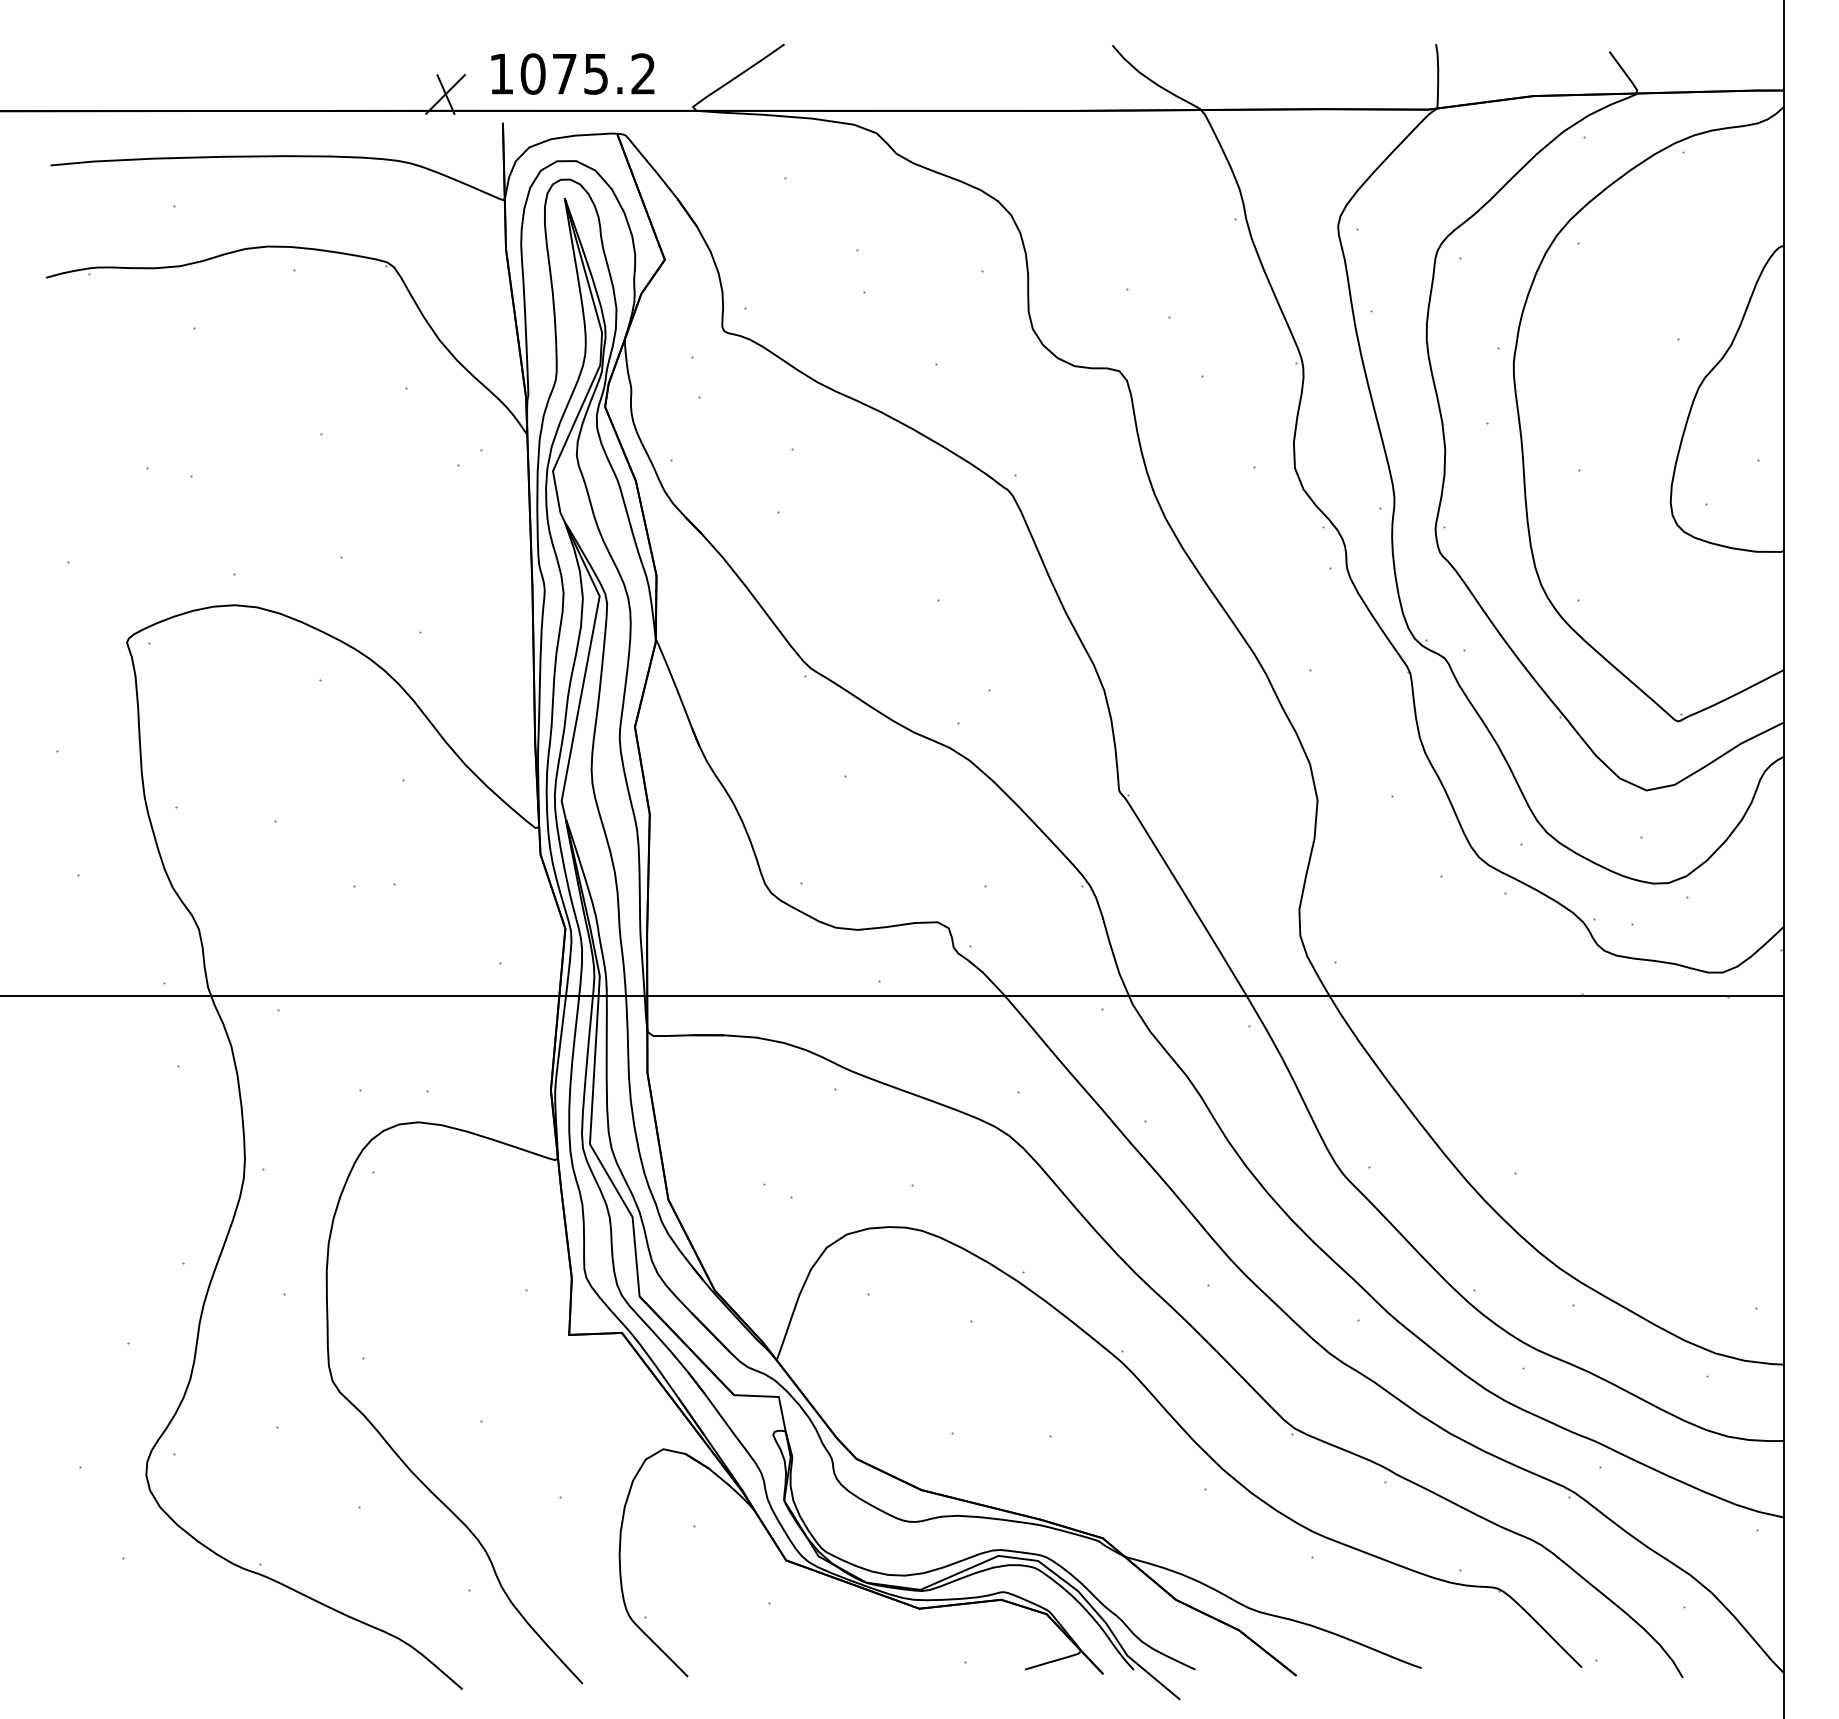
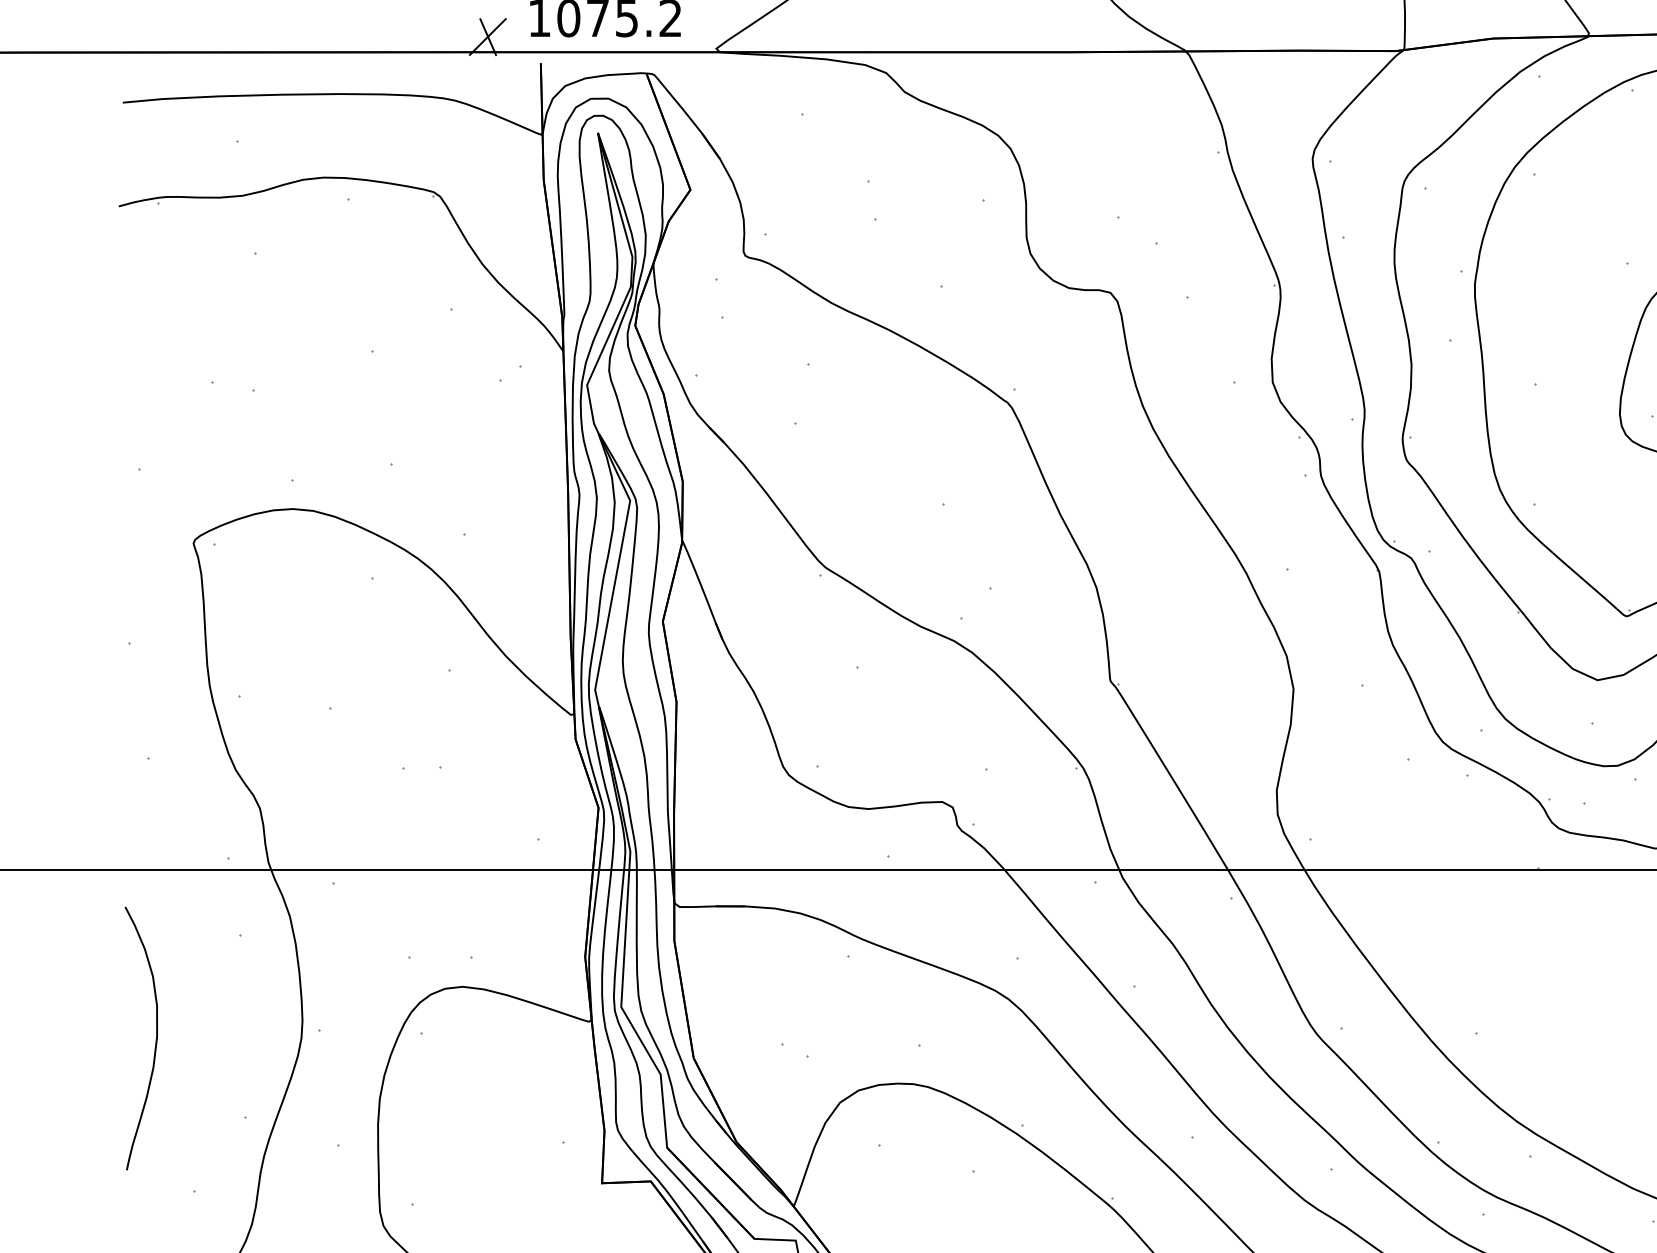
curve: (86, 1177) -> (156, 1037), added

